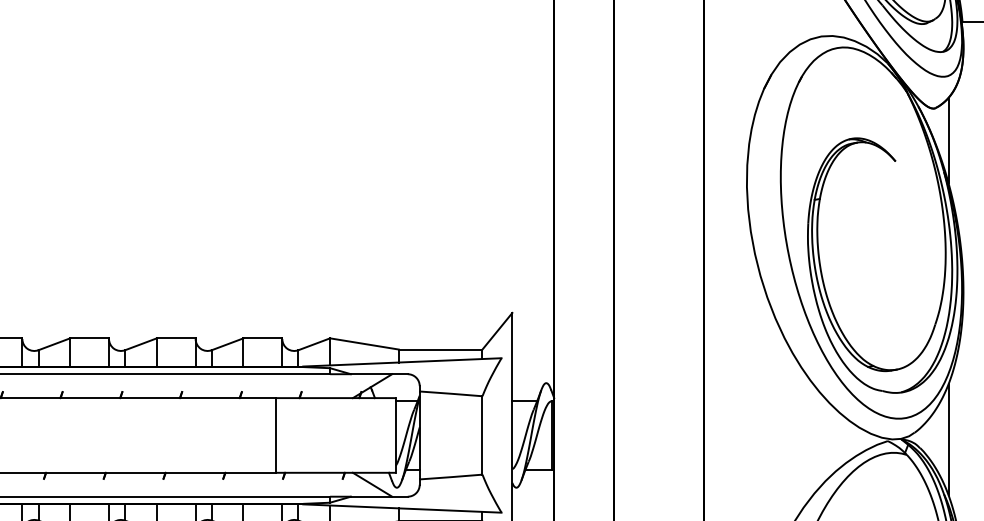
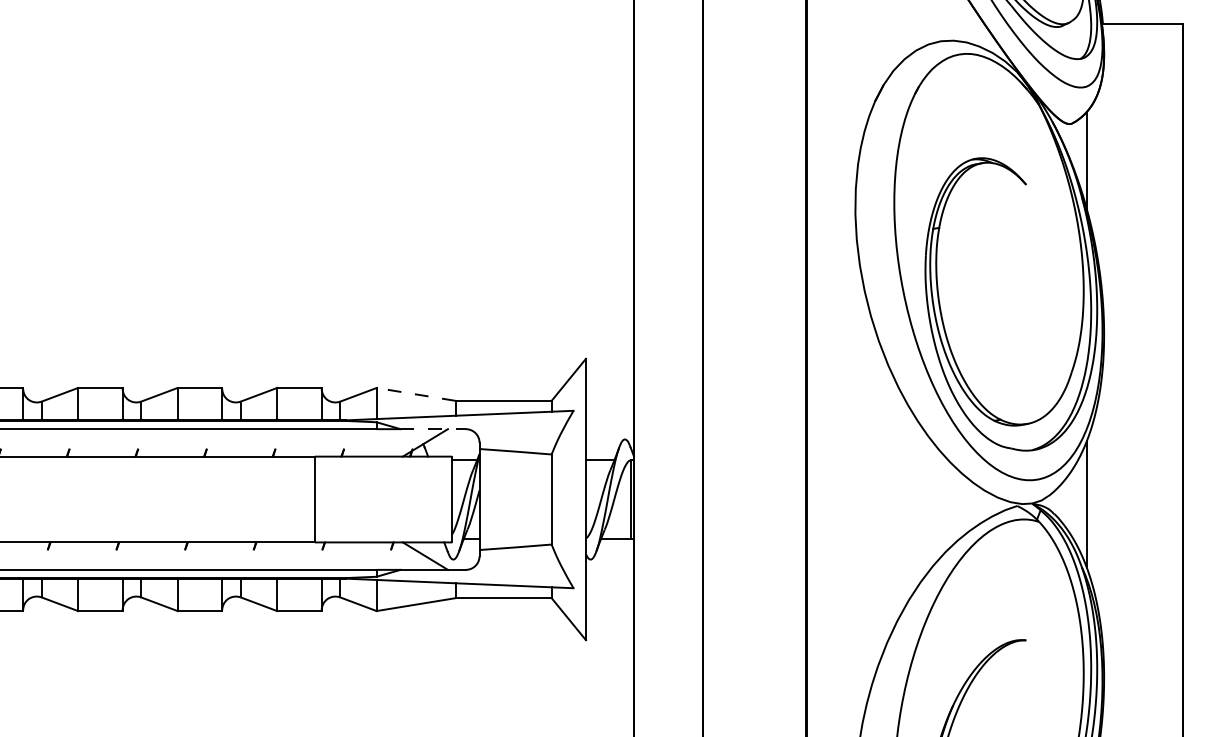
line: (364, 344) -> (416, 394), solid -> dashed
line: (379, 374) -> (433, 429), solid -> dashed

